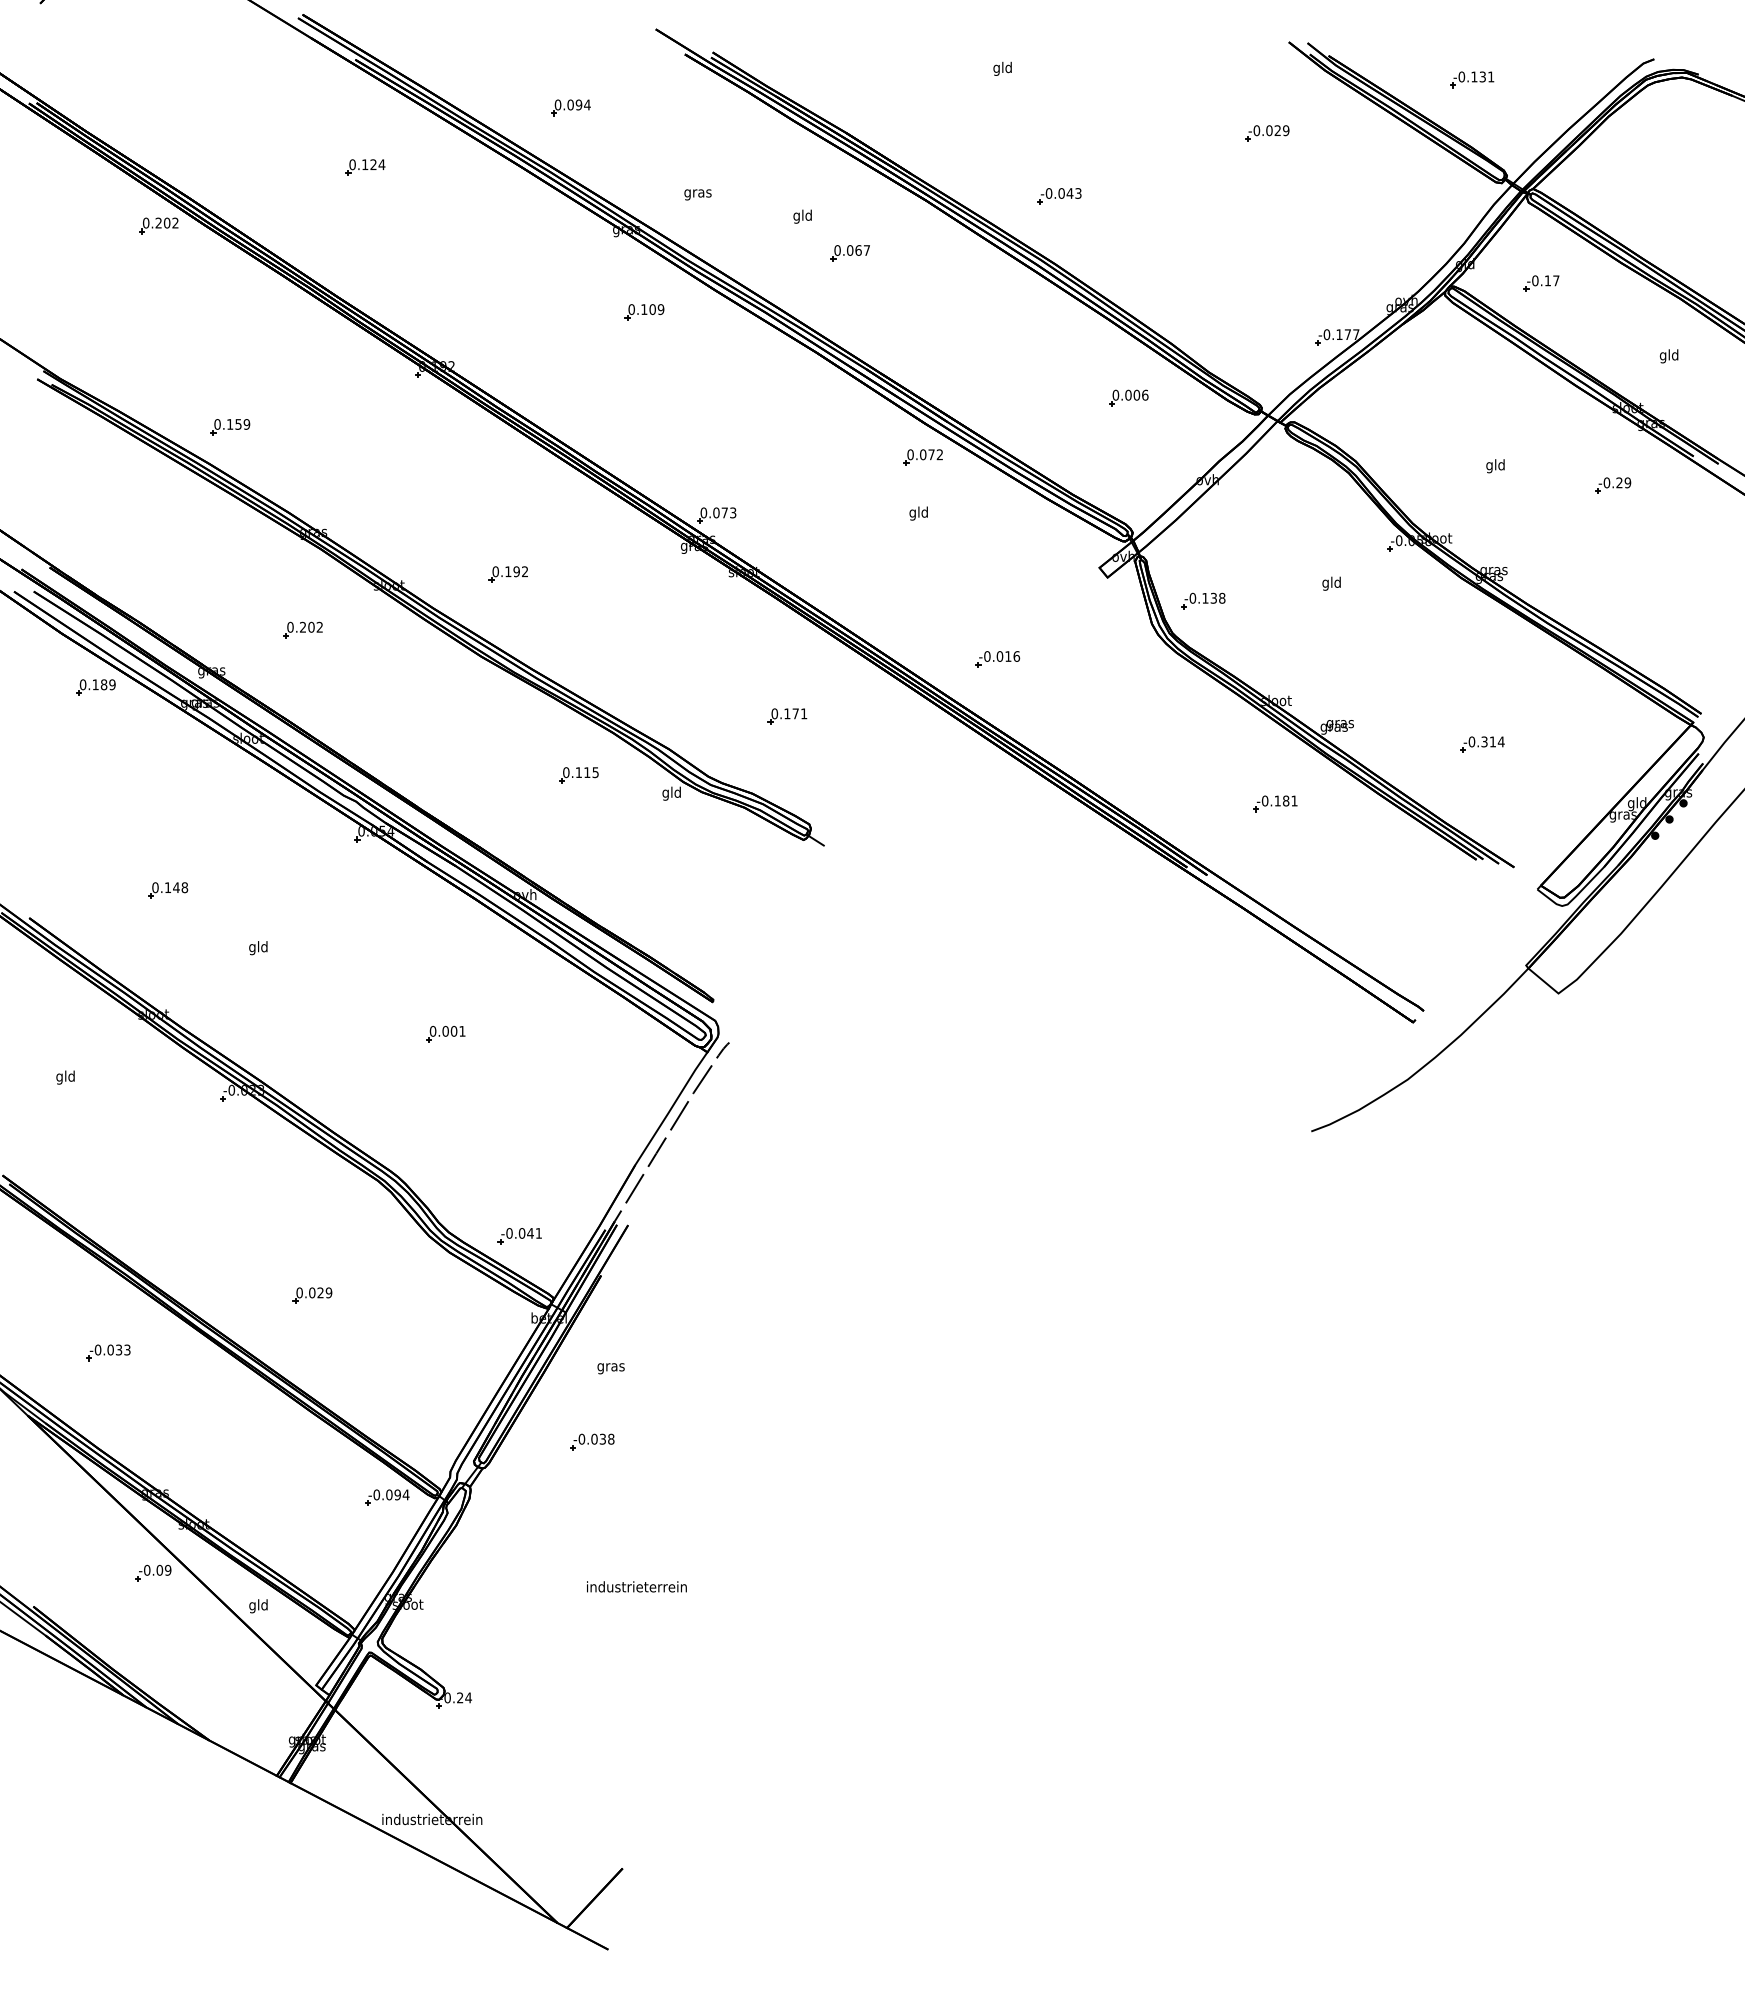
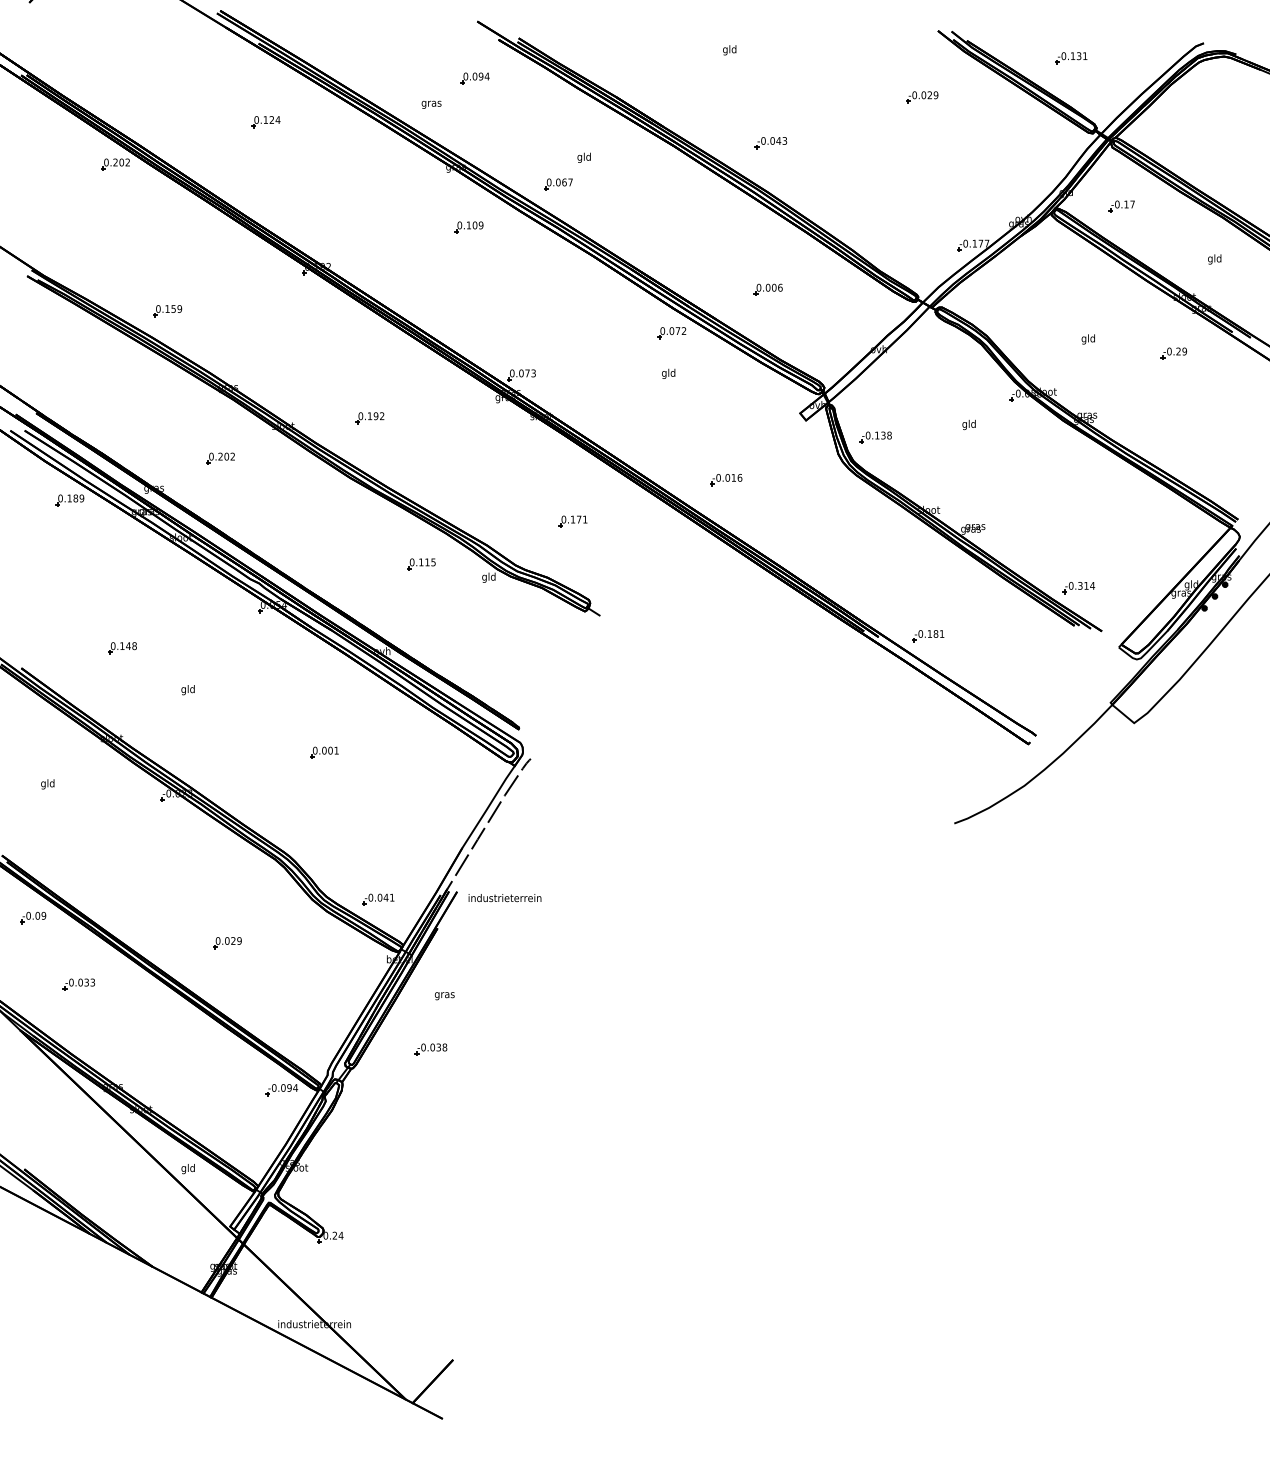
part: (570, 107) -> (474, 78), moved
text: (697, 194) -> (431, 104), moved
part: (849, 253) -> (557, 184), moved
part: (1128, 397) -> (768, 289), moved
part: (1482, 744) -> (1078, 587), moved
part: (1275, 803) -> (928, 635), moved
part: (153, 1572) -> (33, 917), moved
text: (636, 1586) -> (504, 897), moved

